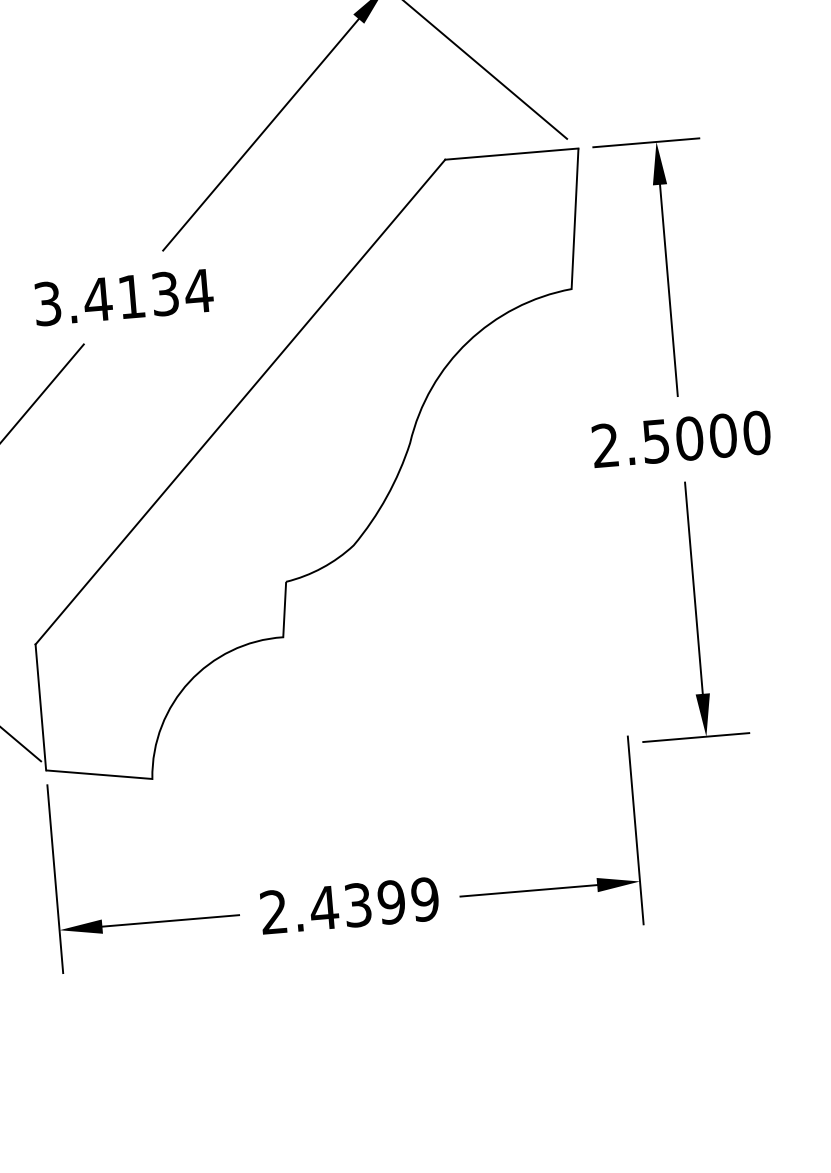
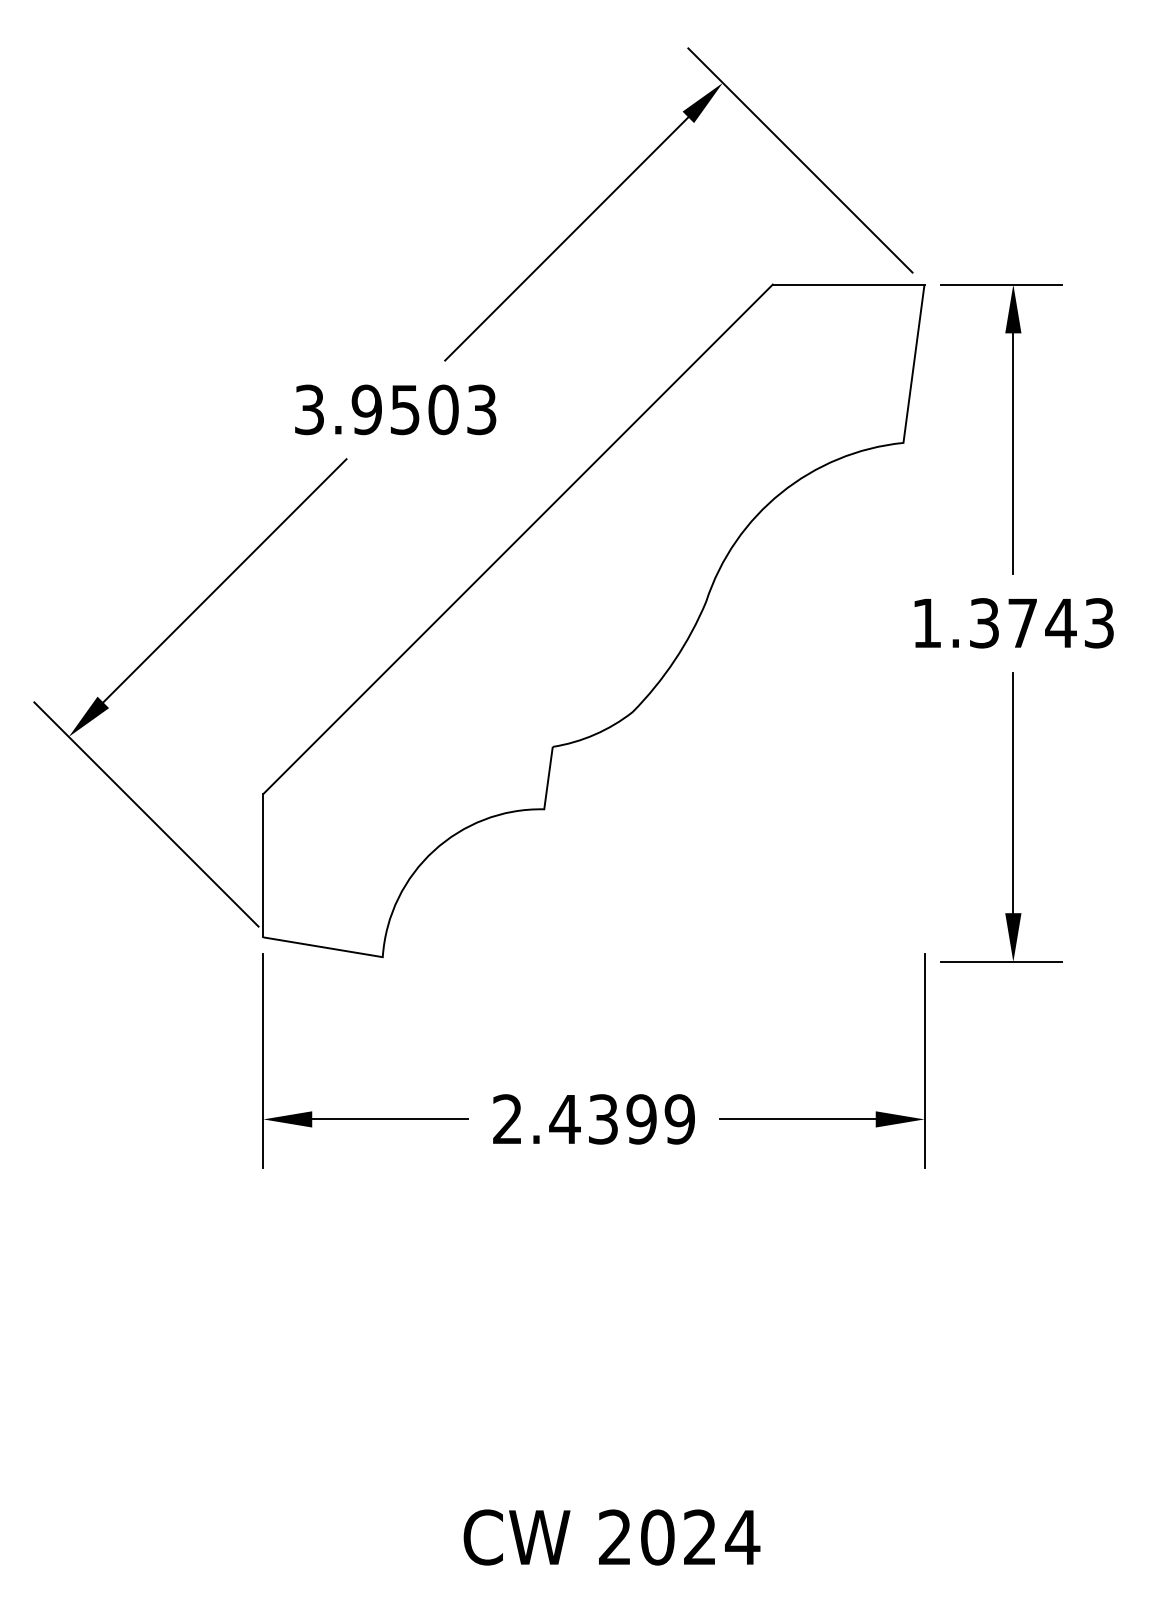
text: (147, 295) -> (423, 409), 3.4134 -> 3.9503
text: (681, 439) -> (1013, 623), 2.5000 -> 1.3743

